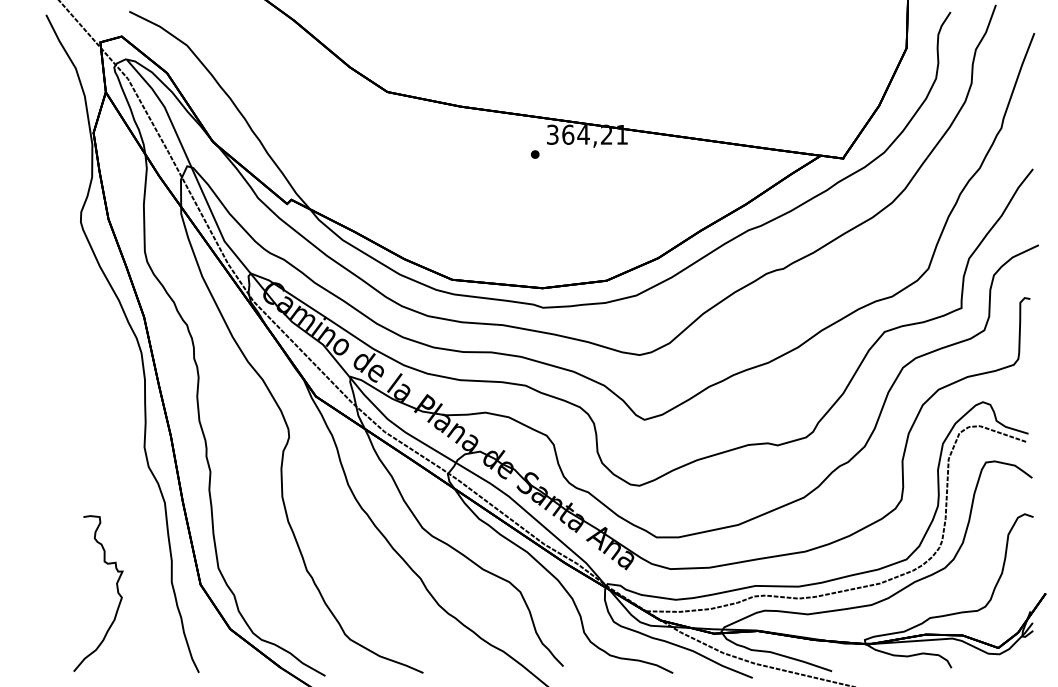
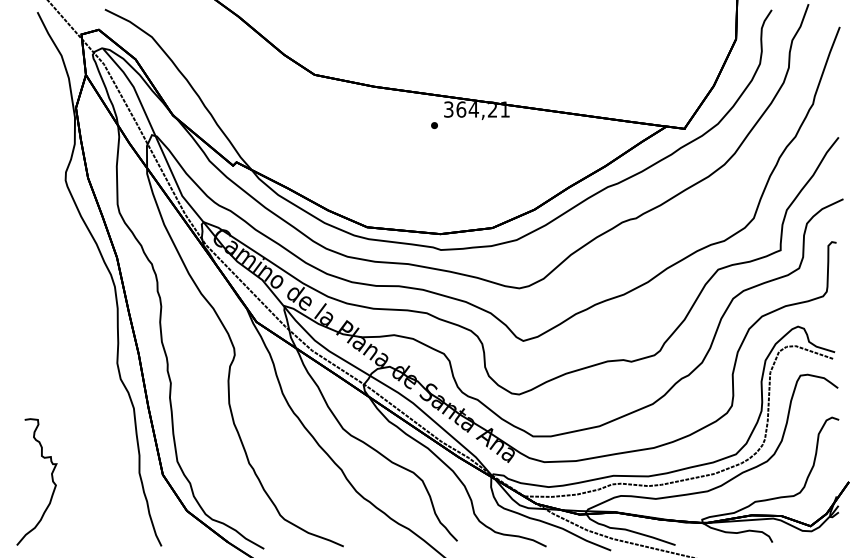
curve: (116, 589) -> (51, 478), moved

